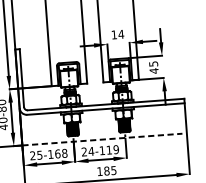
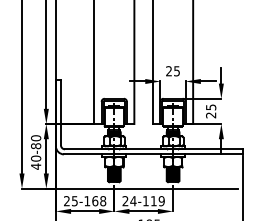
text: (118, 34) -> (173, 71), 14 -> 25
text: (154, 71) -> (211, 115), 45 -> 25
line: (102, 139) -> (146, 188), dashed -> solid

